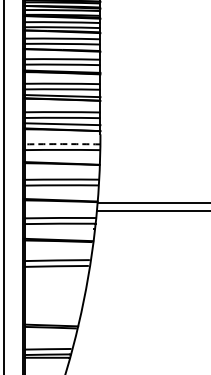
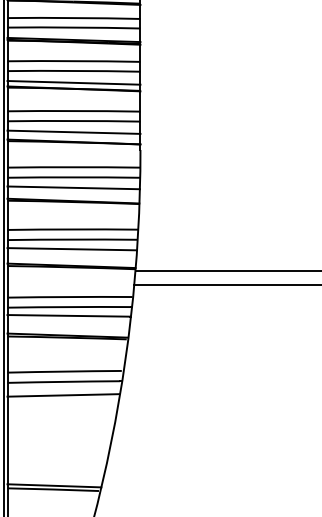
arc: (62, 144) -> (73, 167), dashed -> solid
line: (62, 155) -> (73, 187), added
line: (61, 190) -> (72, 248), added
line: (59, 228) -> (68, 315), added
line: (56, 273) -> (63, 394), added

